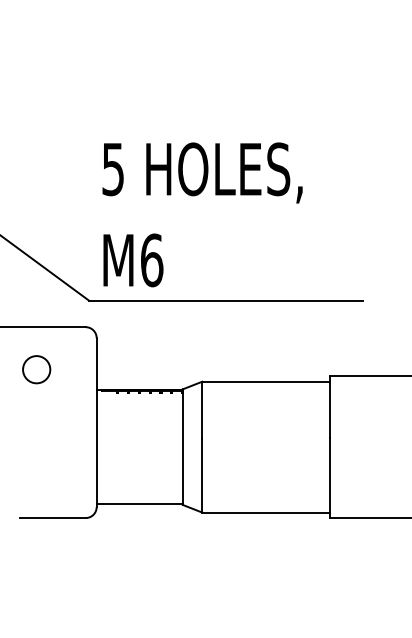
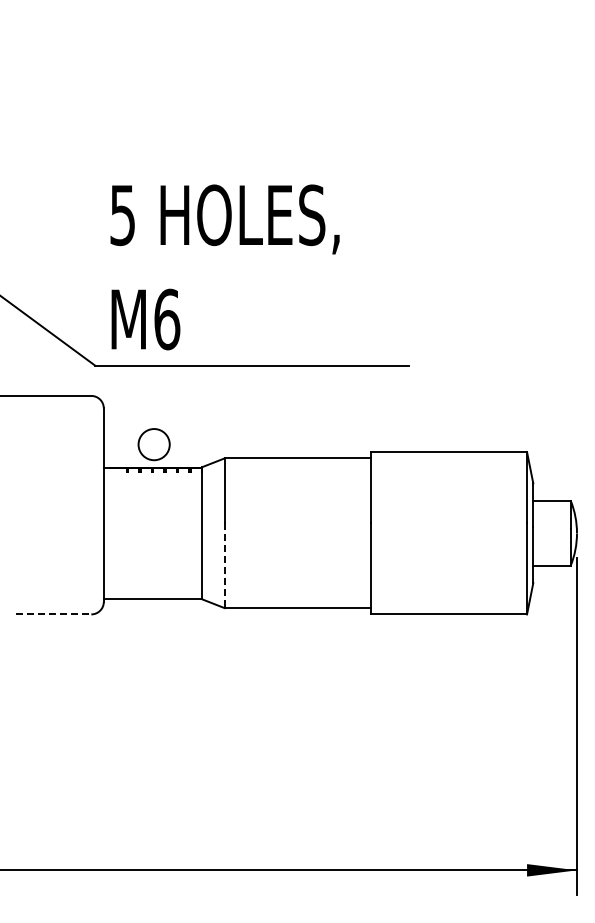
circle: (36, 369) -> (153, 444), moved
line: (202, 476) -> (224, 566), solid -> dashed
line: (53, 518) -> (54, 614), solid -> dashed

